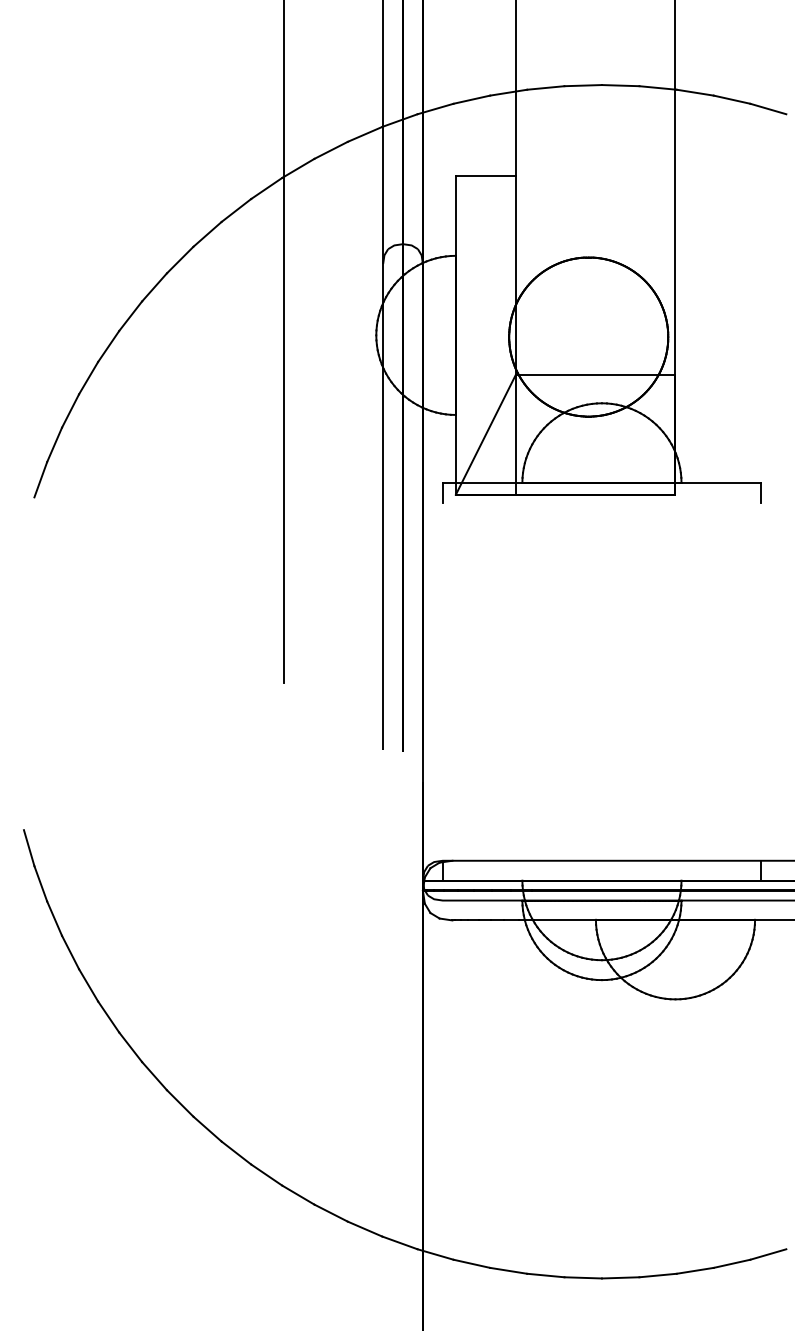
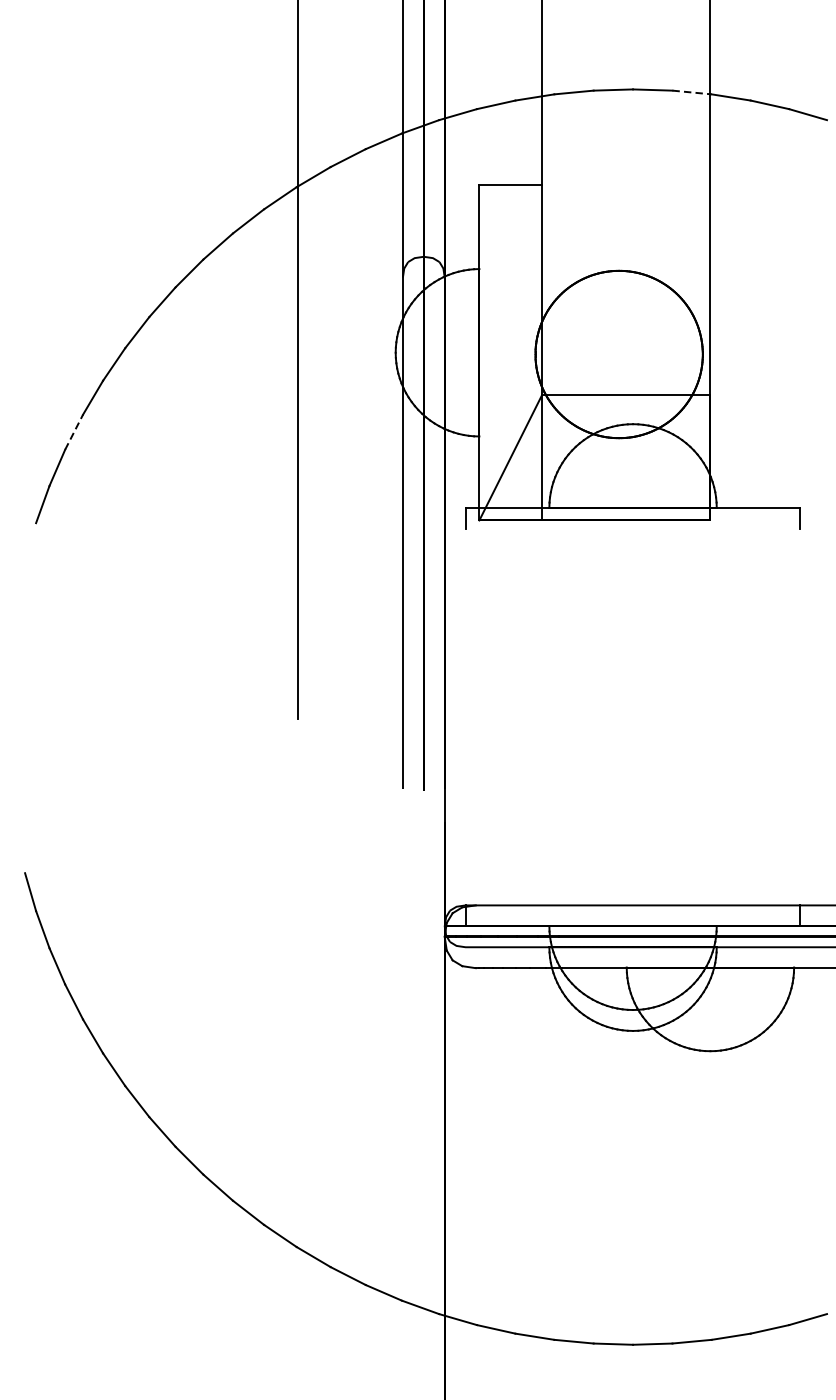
line: (658, 87) -> (692, 92), solid -> dashed
line: (70, 411) -> (74, 432), solid -> dashed

